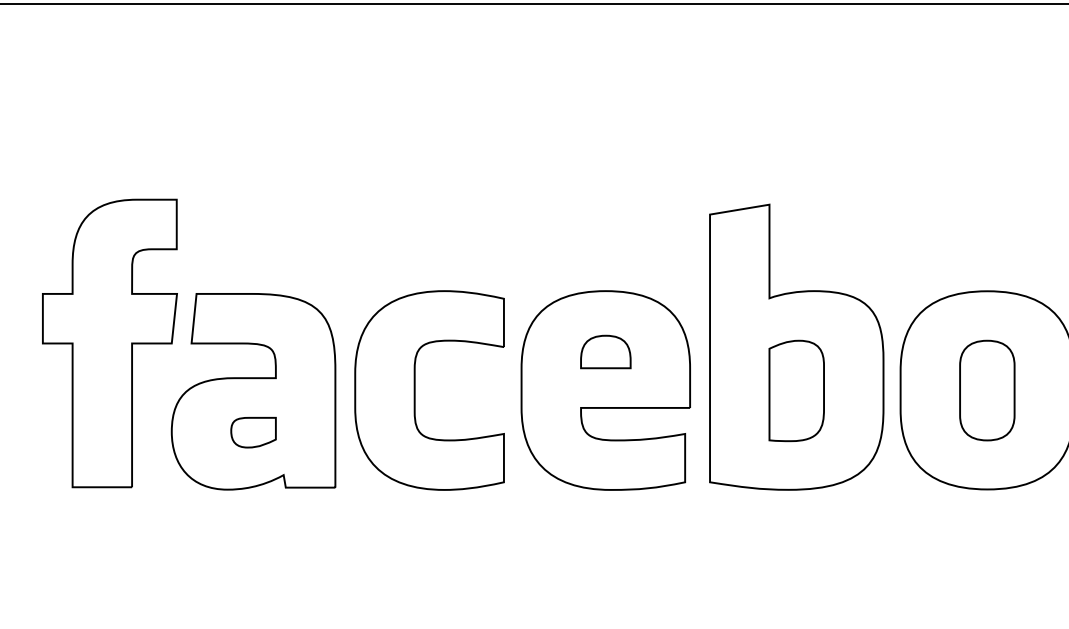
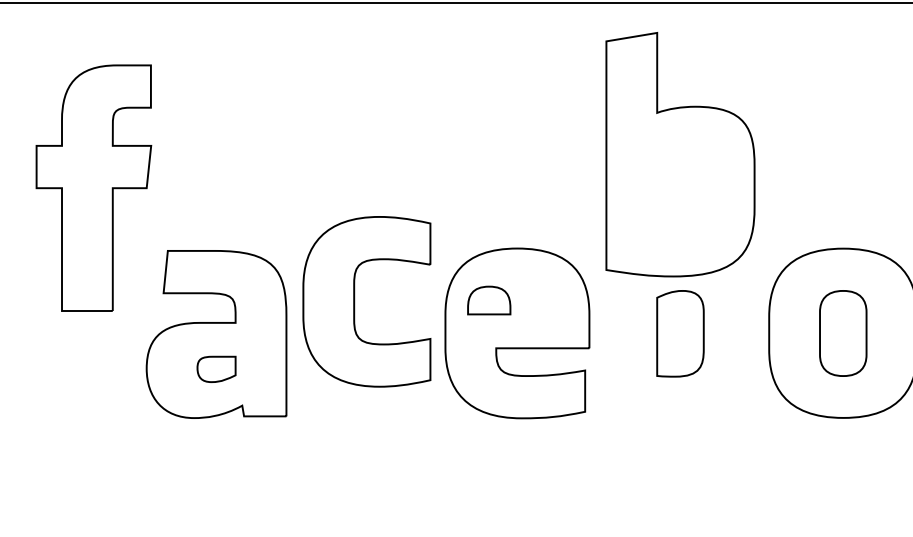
part: (109, 343) -> (93, 188), moved
part: (796, 346) -> (680, 154), moved
part: (605, 351) -> (488, 300), moved
part: (415, 390) -> (354, 301), moved

